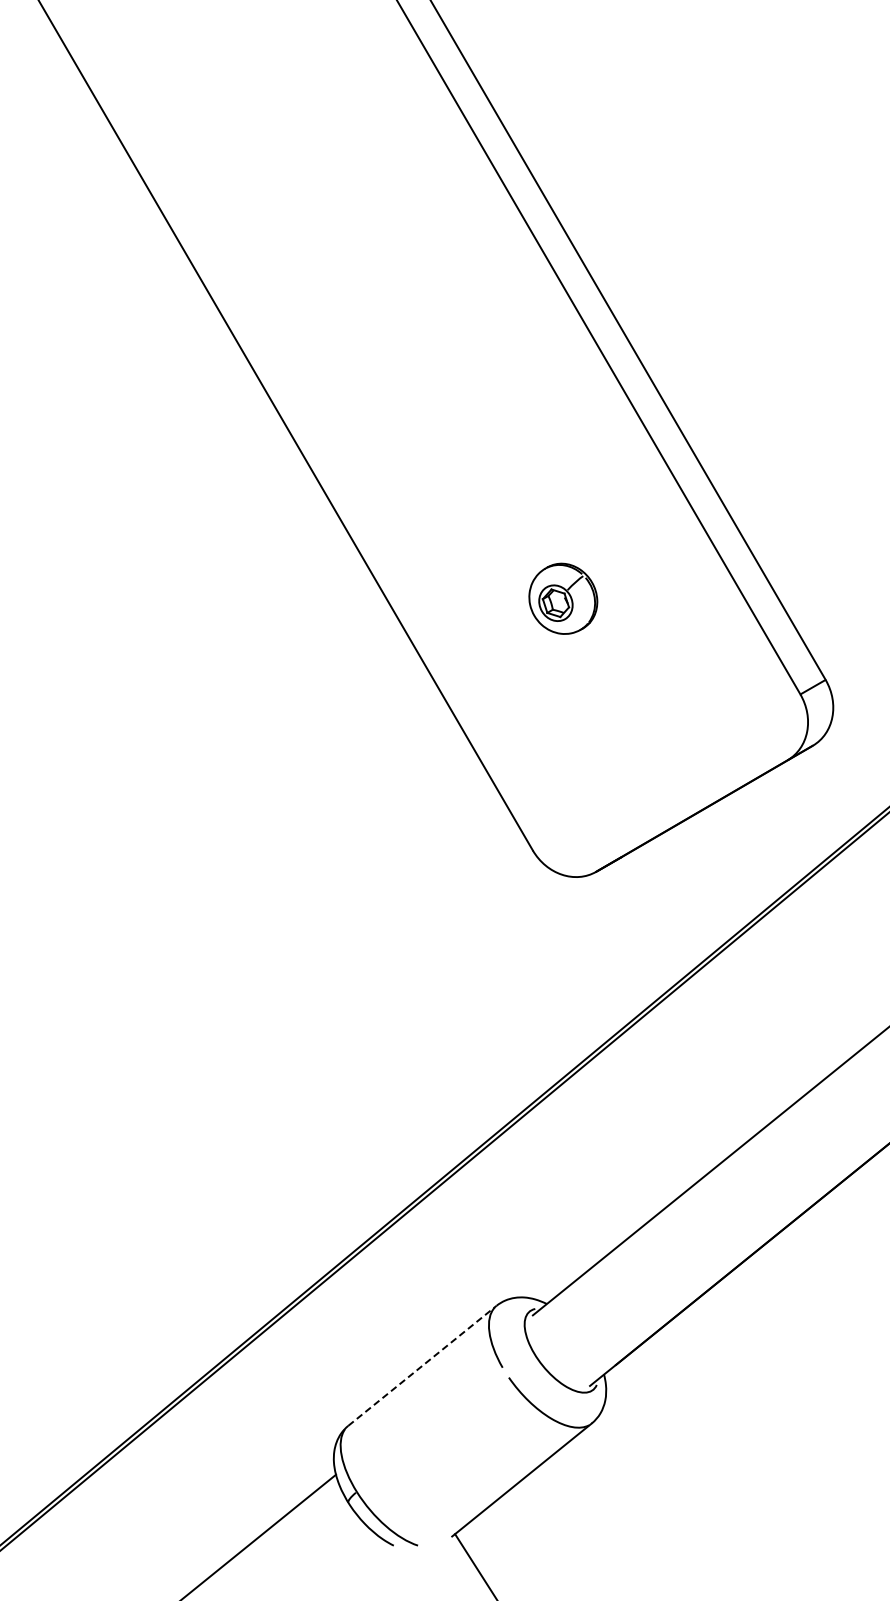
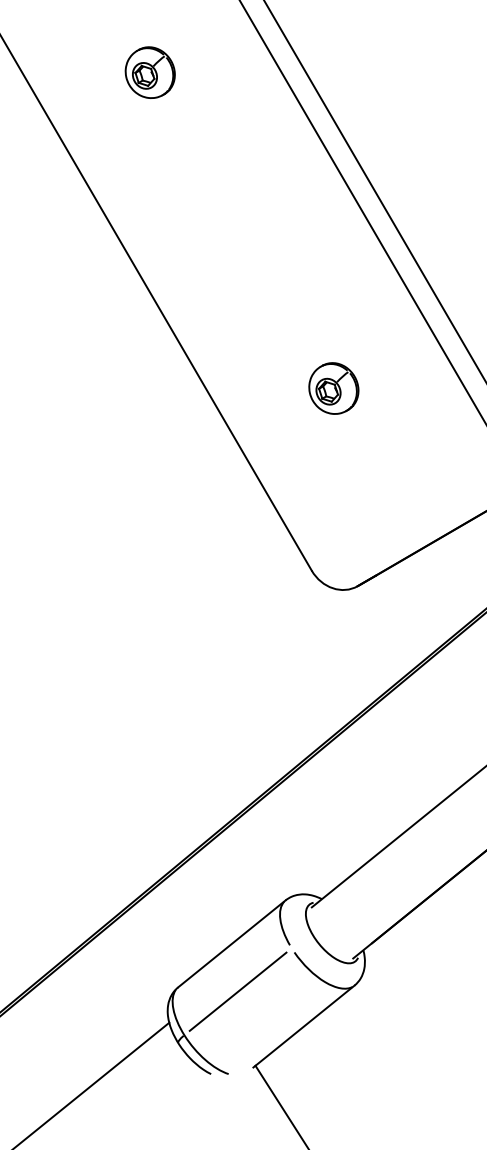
part: (309, 162) -> (150, 72), added
line: (422, 1365) -> (231, 943), dashed -> solid
line: (430, 1431) -> (237, 991), added

